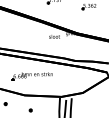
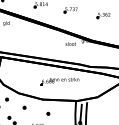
part: (32, 76) -> (59, 81), moved

